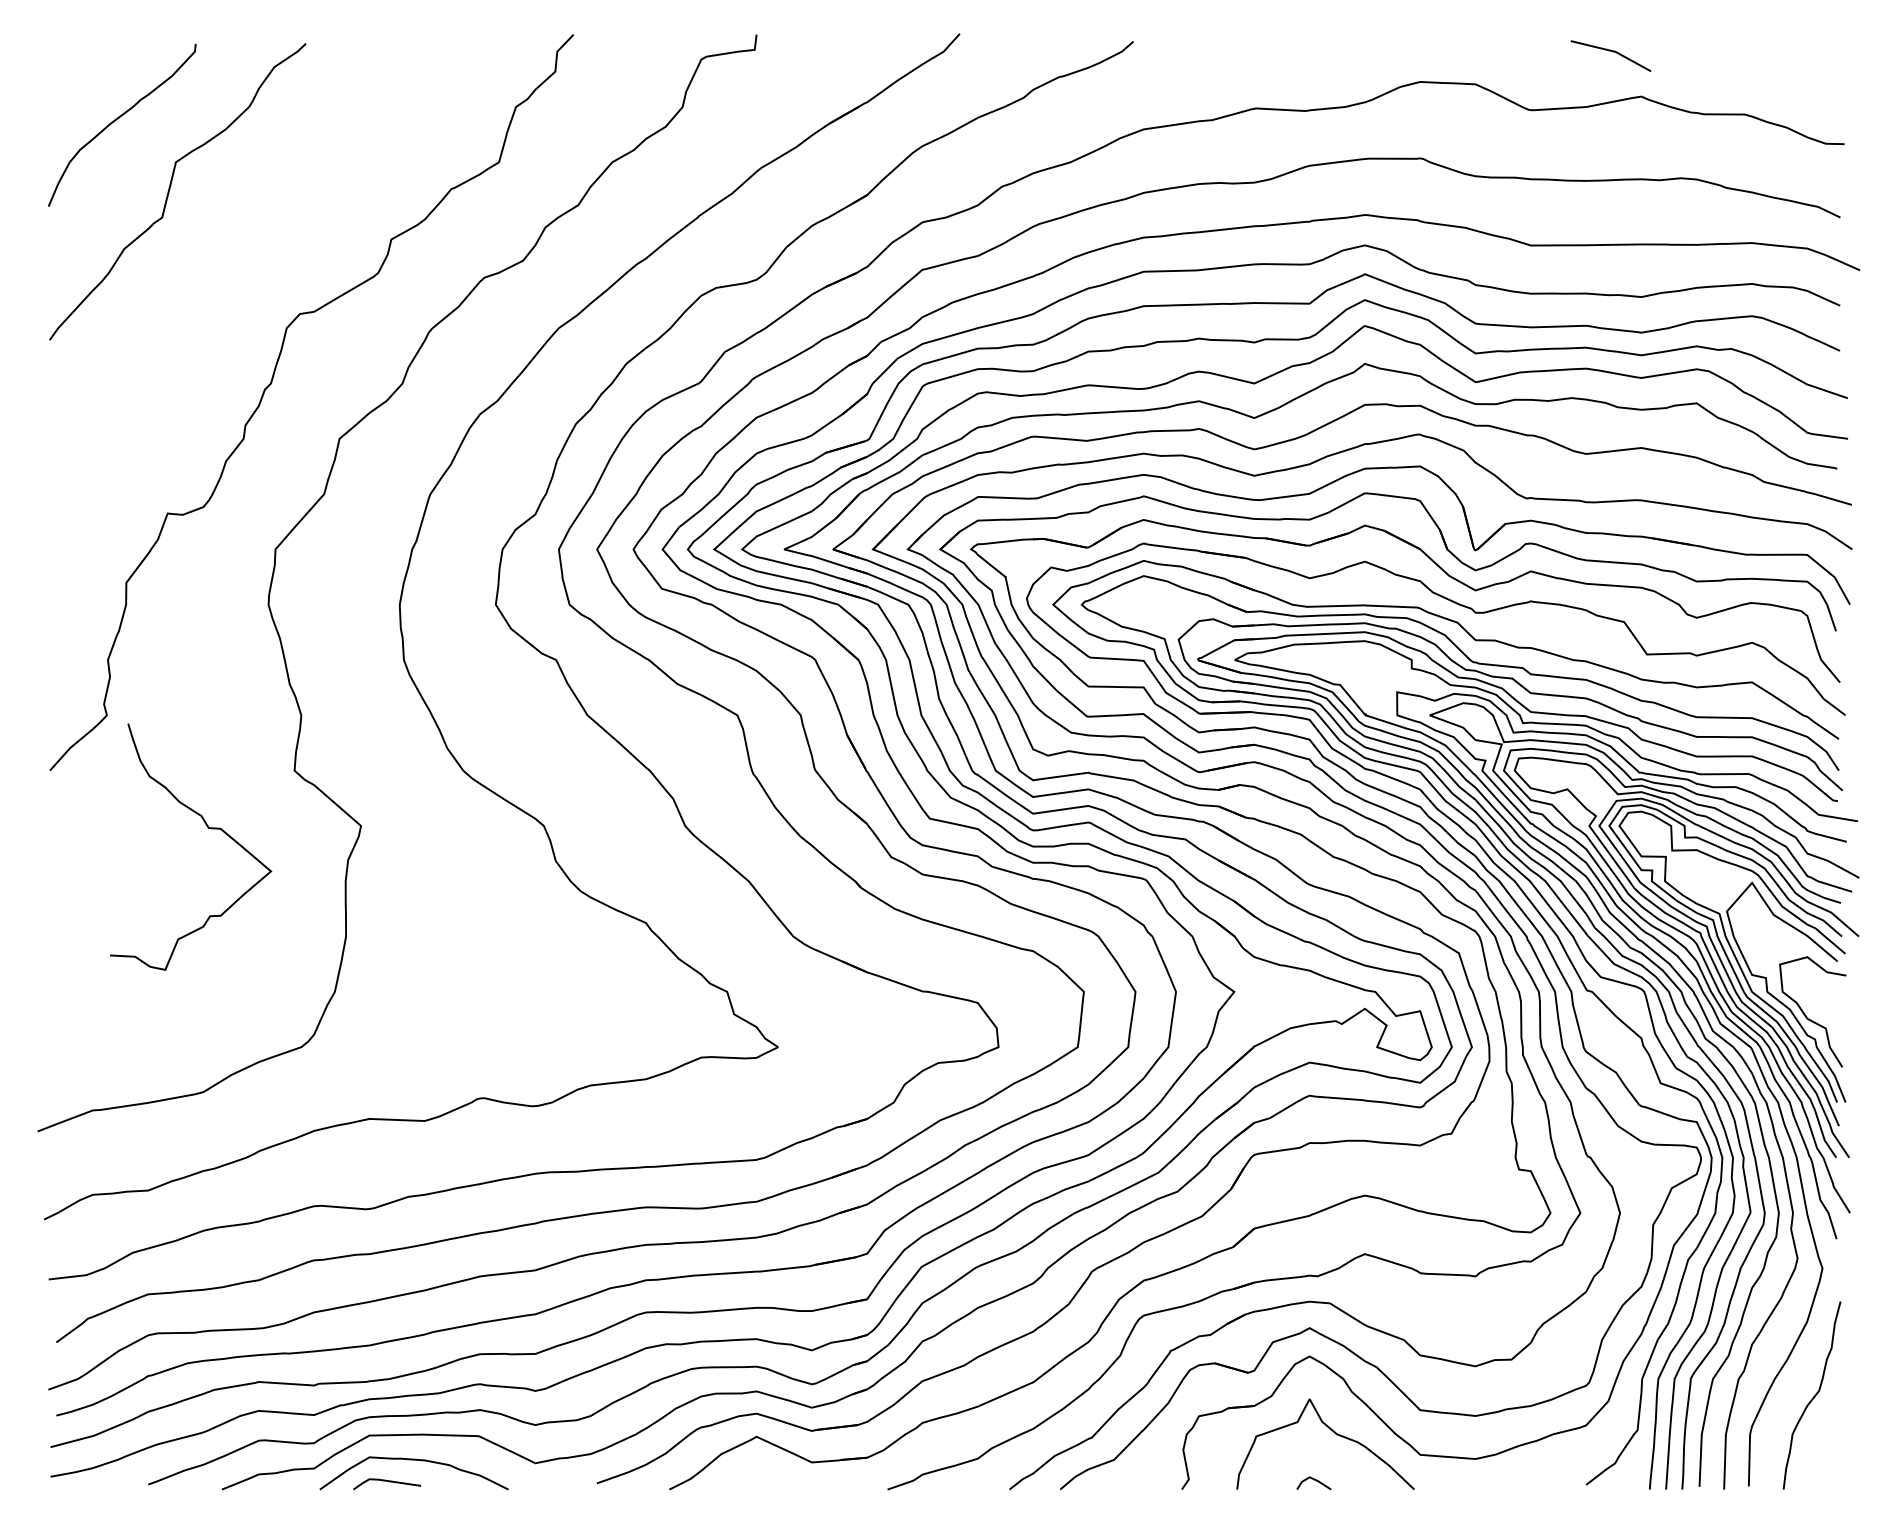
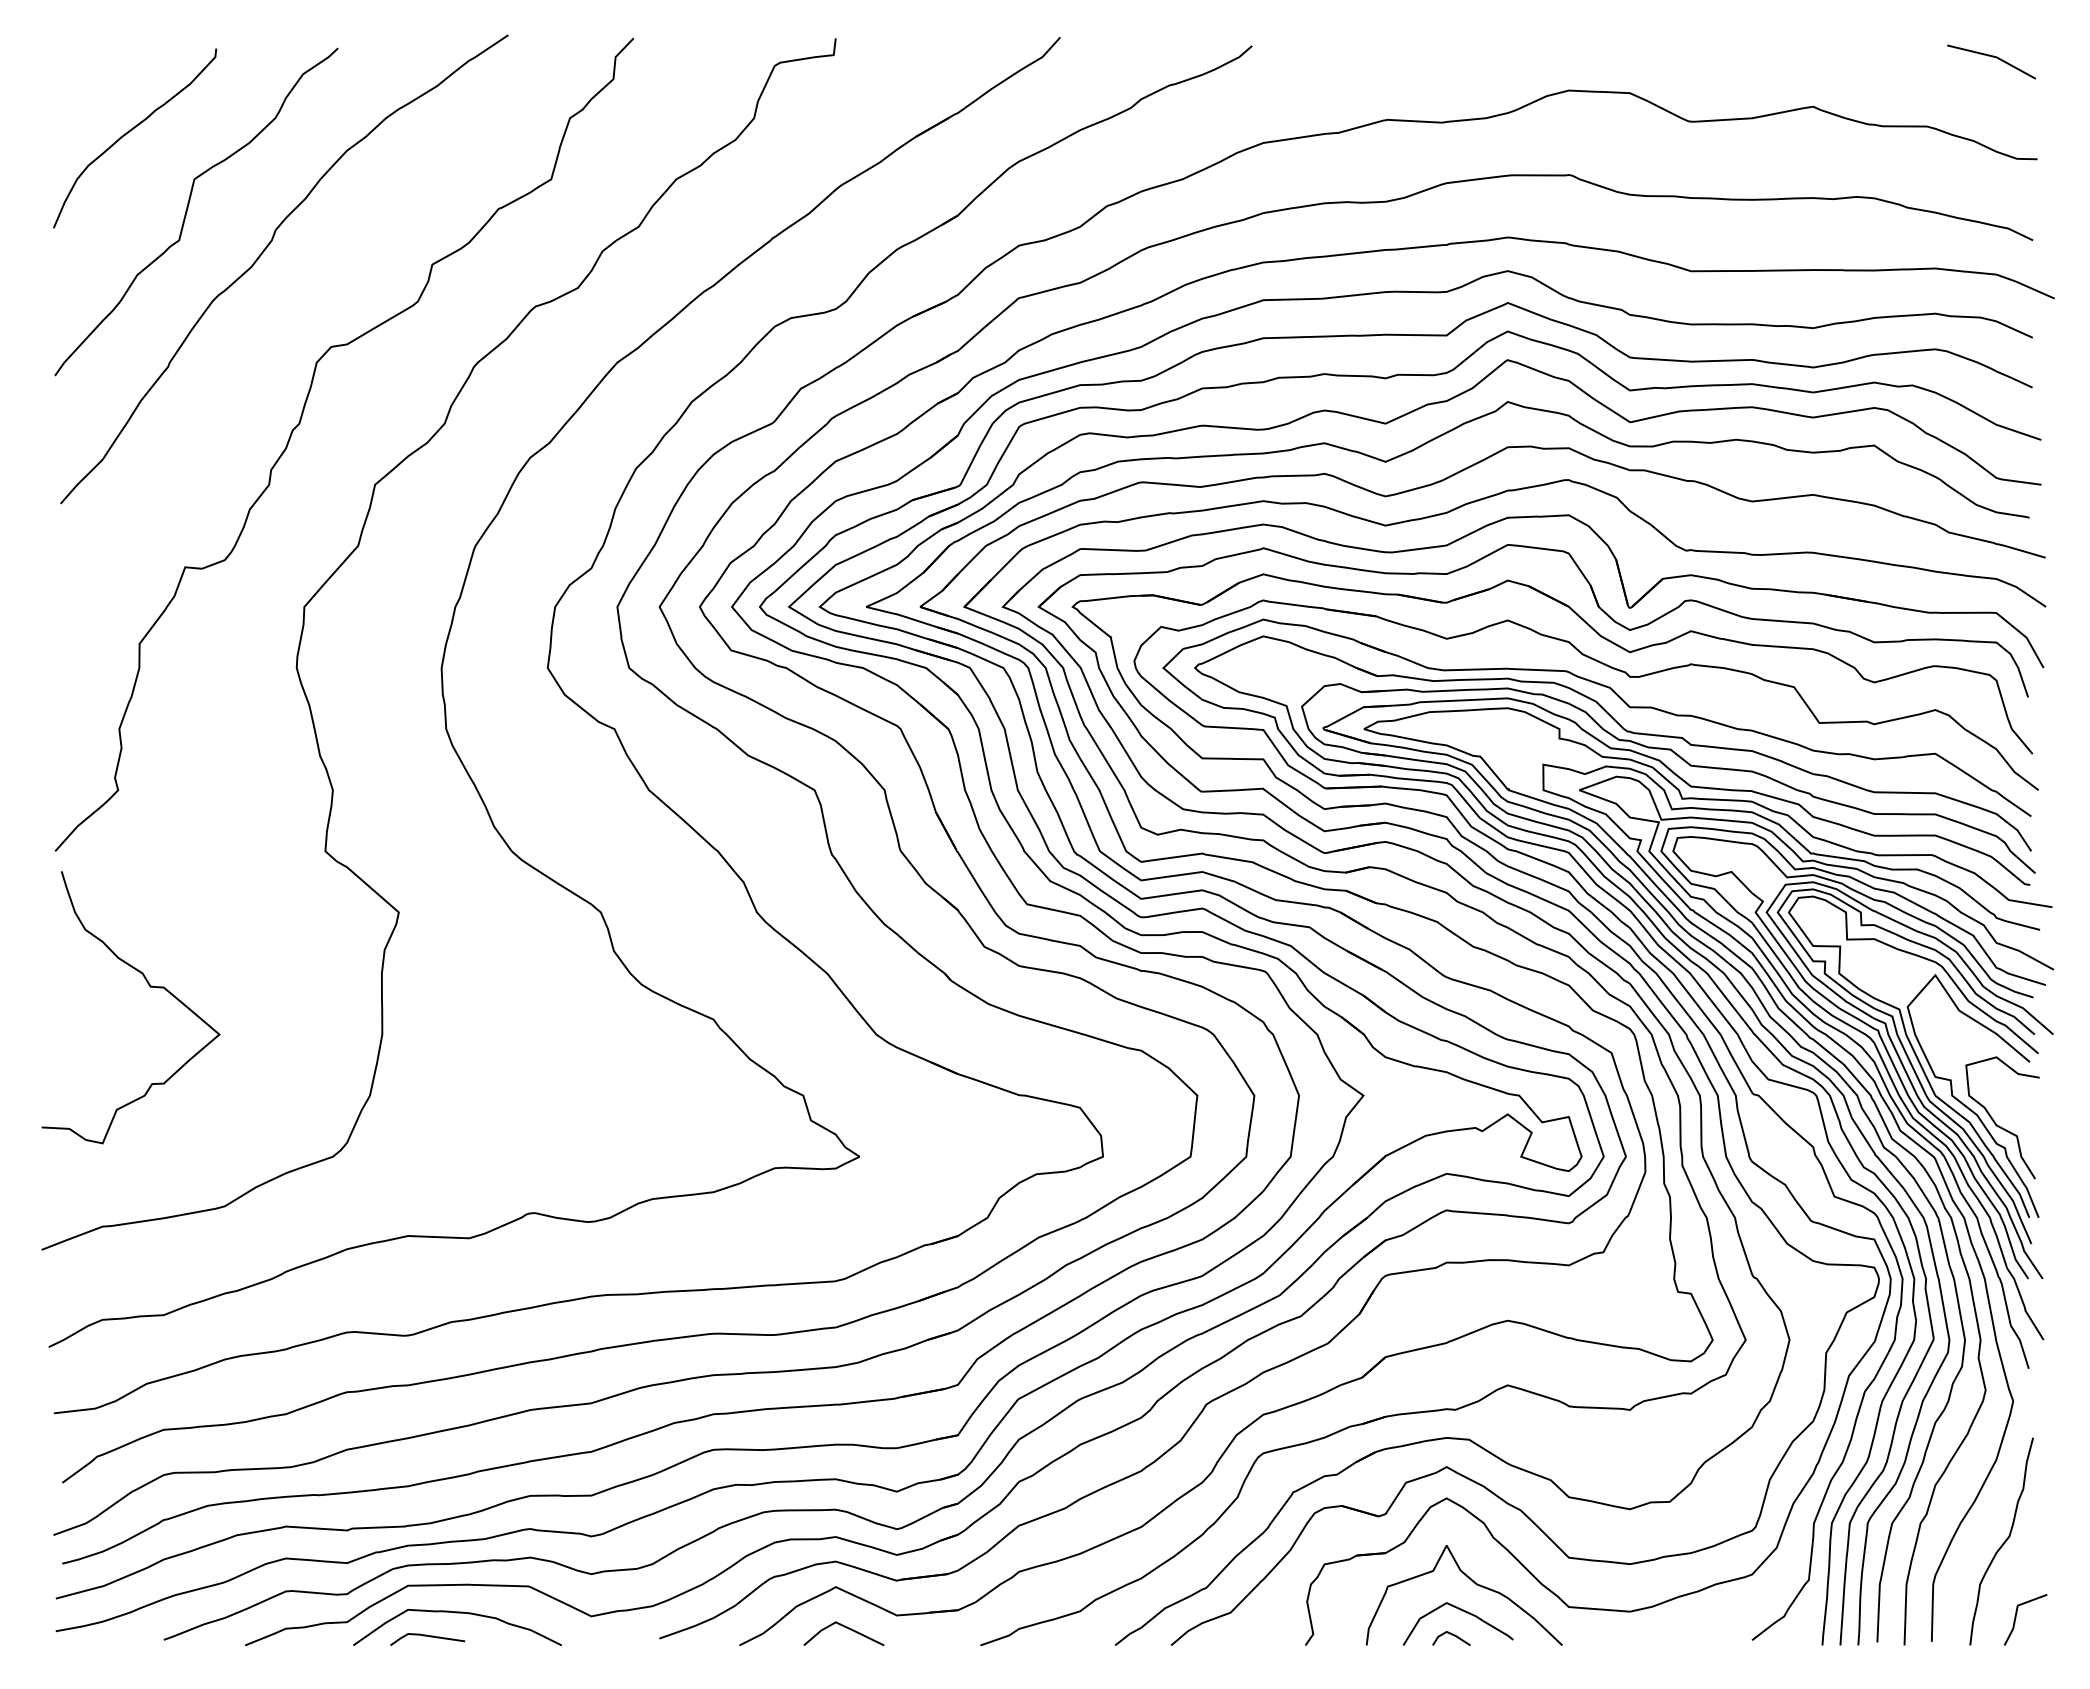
line: (1611, 52) -> (1992, 57), moved
curve: (237, 230) -> (262, 254), added
curve: (208, 828) -> (150, 987), moved
curve: (1323, 1458) -> (1462, 1611), added
line: (1825, 1465) -> (2016, 1618), added
line: (766, 1474) -> (846, 1628), added

